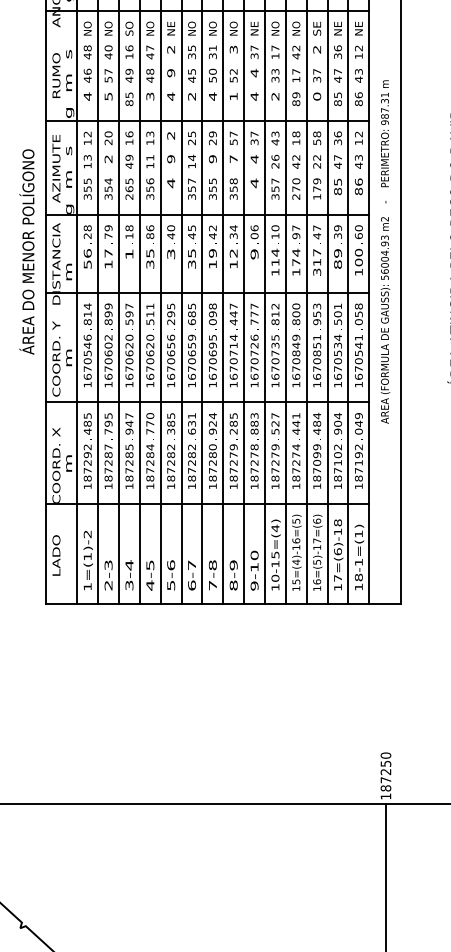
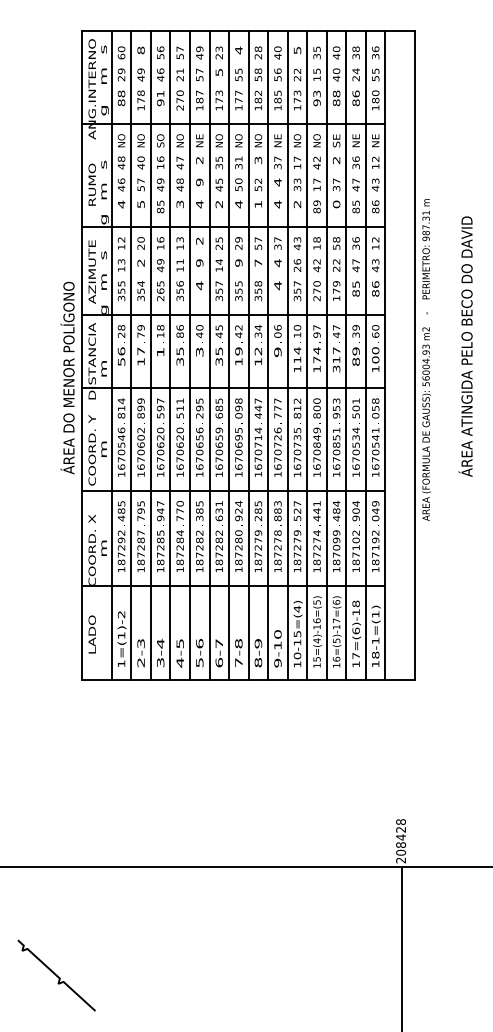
text: (26, 251) -> (67, 377), moved
text: (385, 251) -> (426, 359), moved
text: (386, 776) -> (401, 841), 187250 -> 208428

